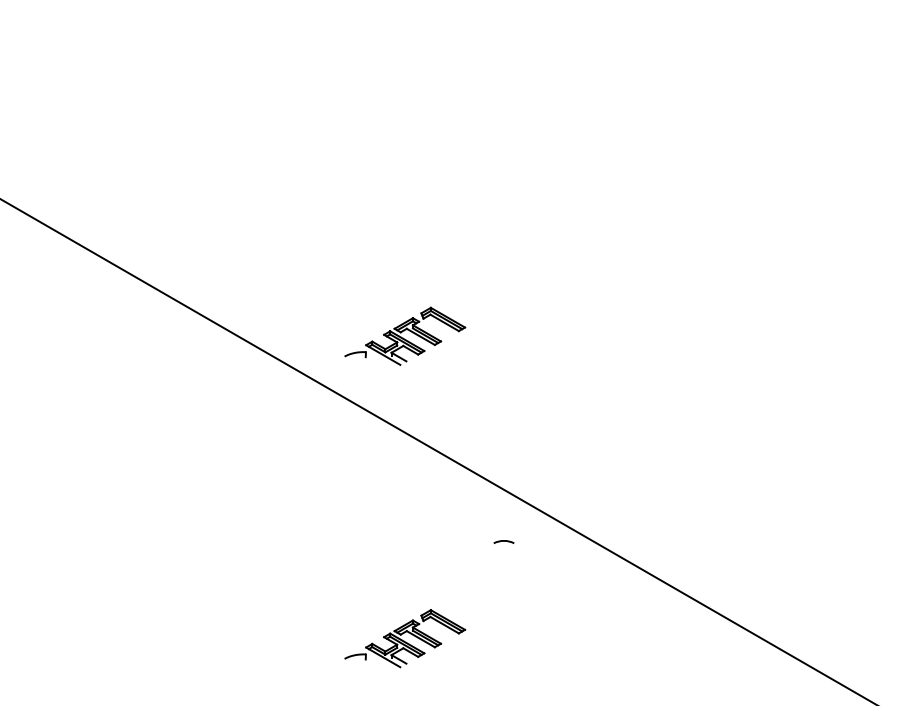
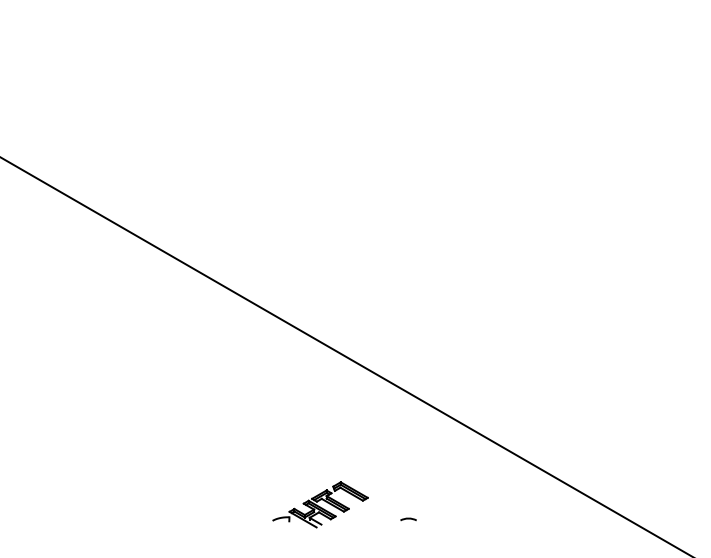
part: (405, 335) -> (320, 265), removed
arc: (503, 542) -> (408, 519), moved

